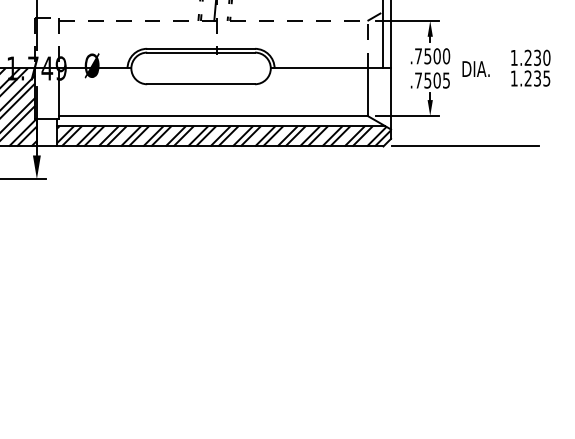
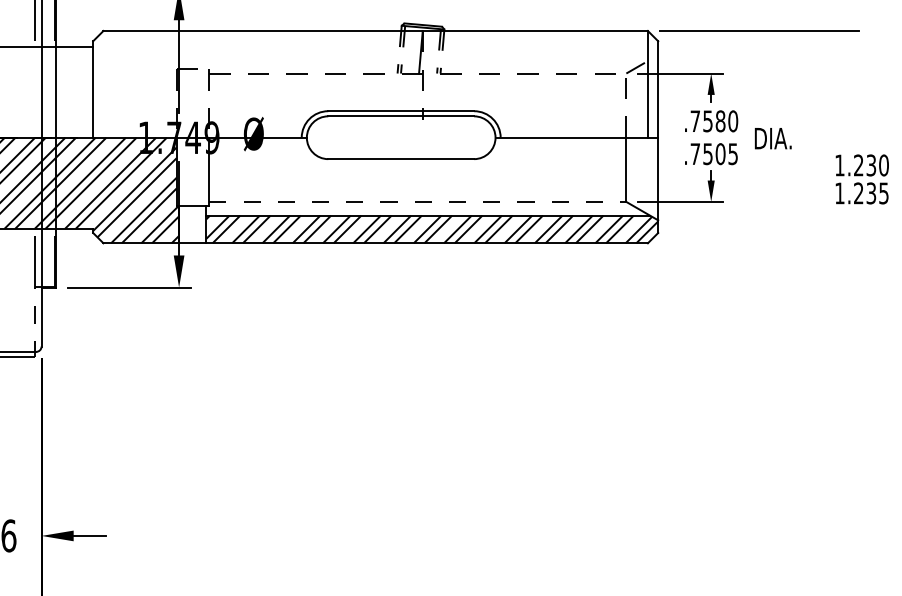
text: (437, 55) -> (720, 120), .7500 -> .7580
text: (530, 68) -> (861, 179), moved
line: (213, 115) -> (417, 201), solid -> dashed
line: (465, 146) -> (758, 243), removed

